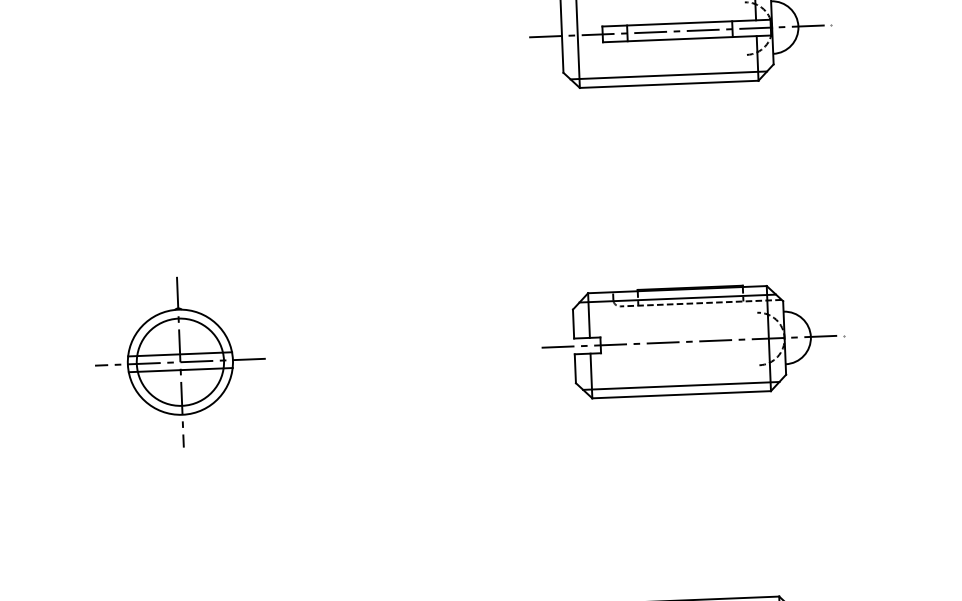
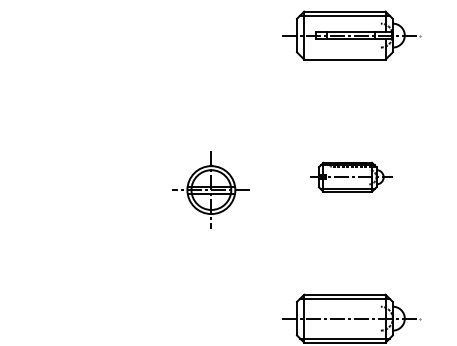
line: (667, 75) -> (344, 55), removed
part: (693, 342) -> (351, 177), size x0.6
part: (178, 360) -> (210, 189), moved

